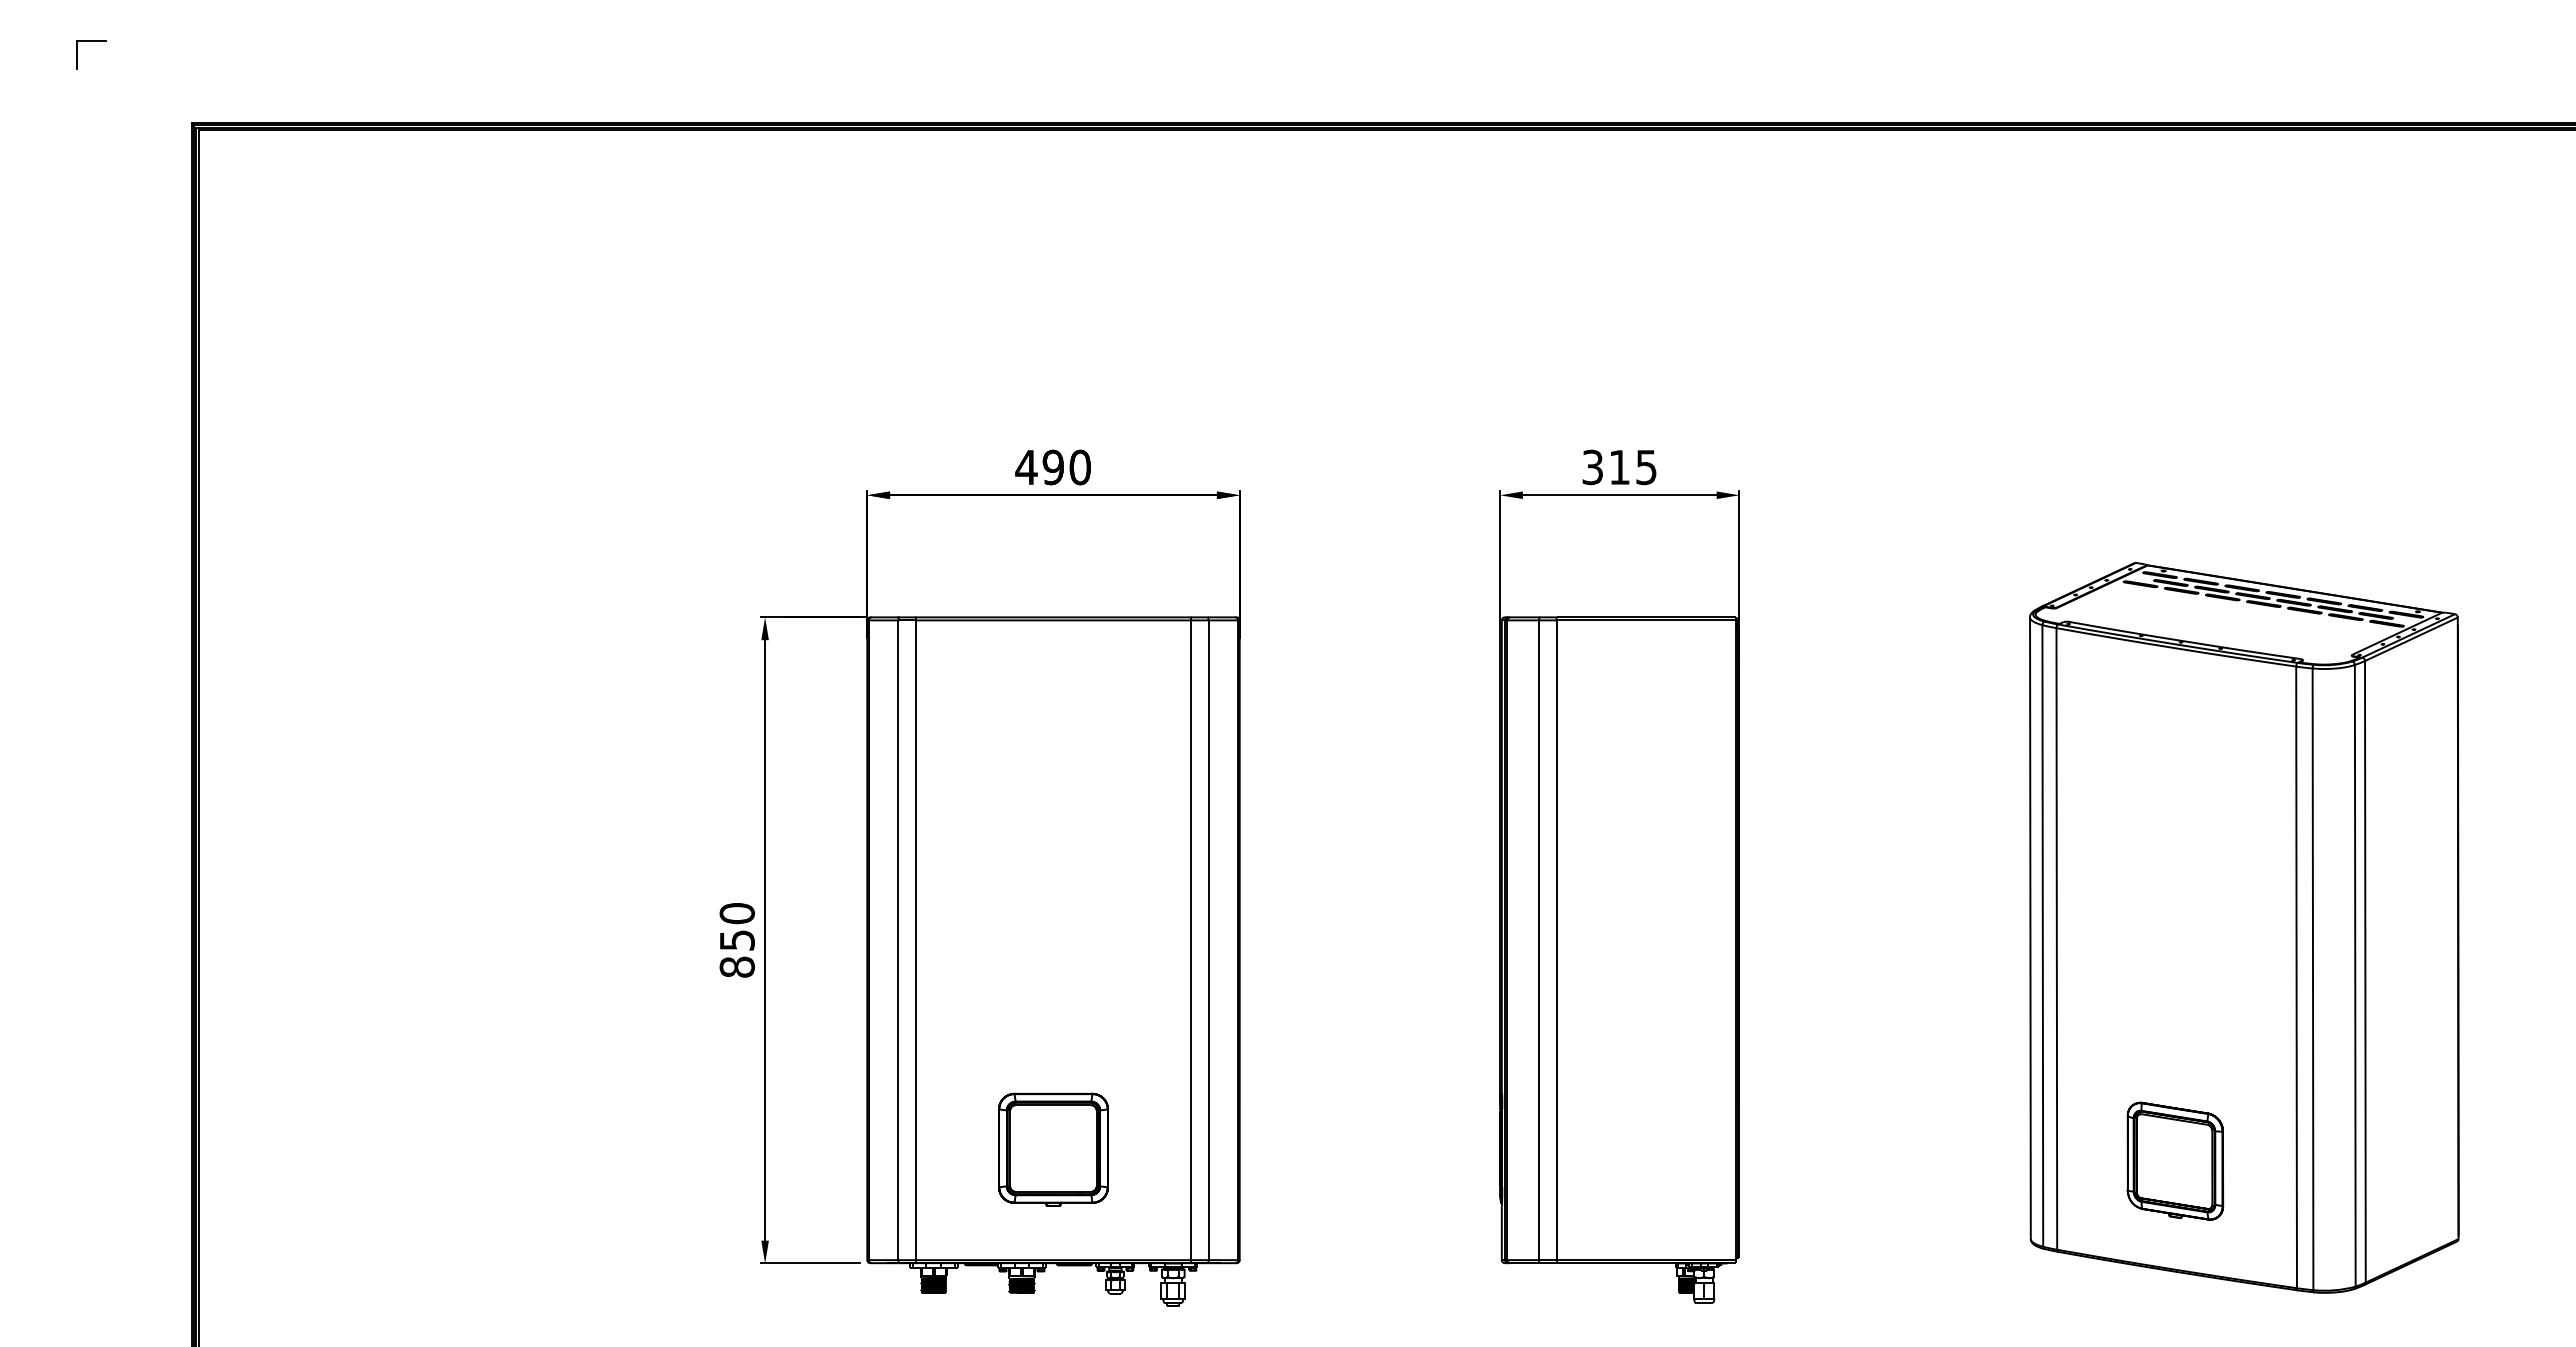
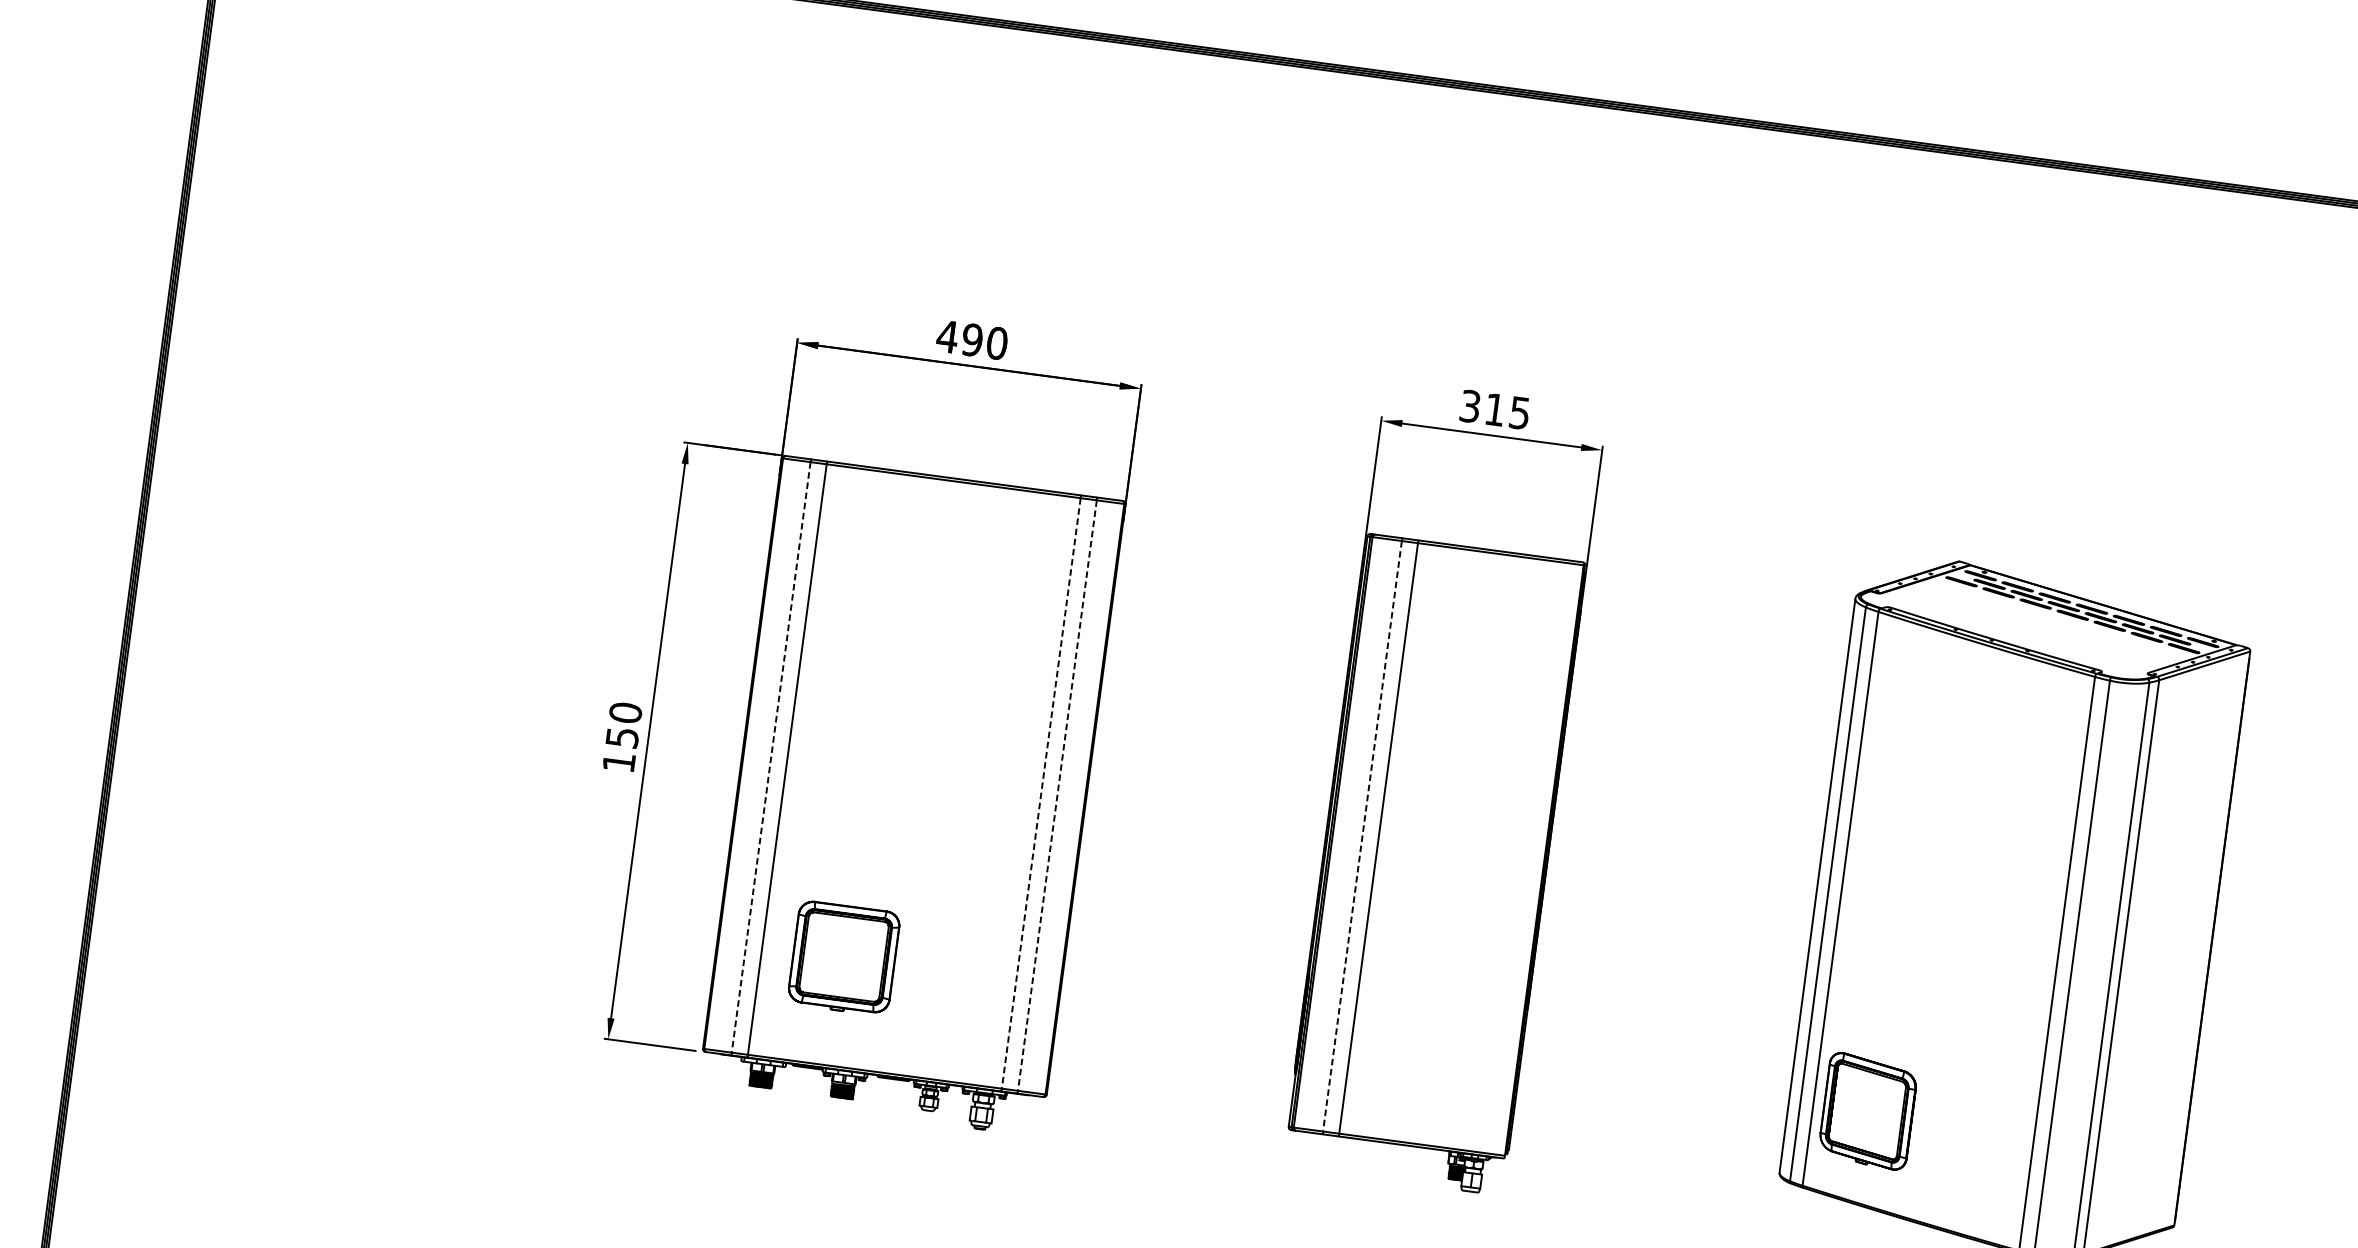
line: (898, 940) -> (771, 757), solid -> dashed
line: (1191, 940) -> (1041, 793), solid -> dashed
line: (1208, 940) -> (1057, 795), solid -> dashed
line: (1539, 940) -> (1362, 836), solid -> dashed
text: (736, 966) -> (618, 761), 850 -> 150
part: (1053, 1149) -> (844, 958), moved
part: (2175, 1160) -> (1868, 1110), moved

